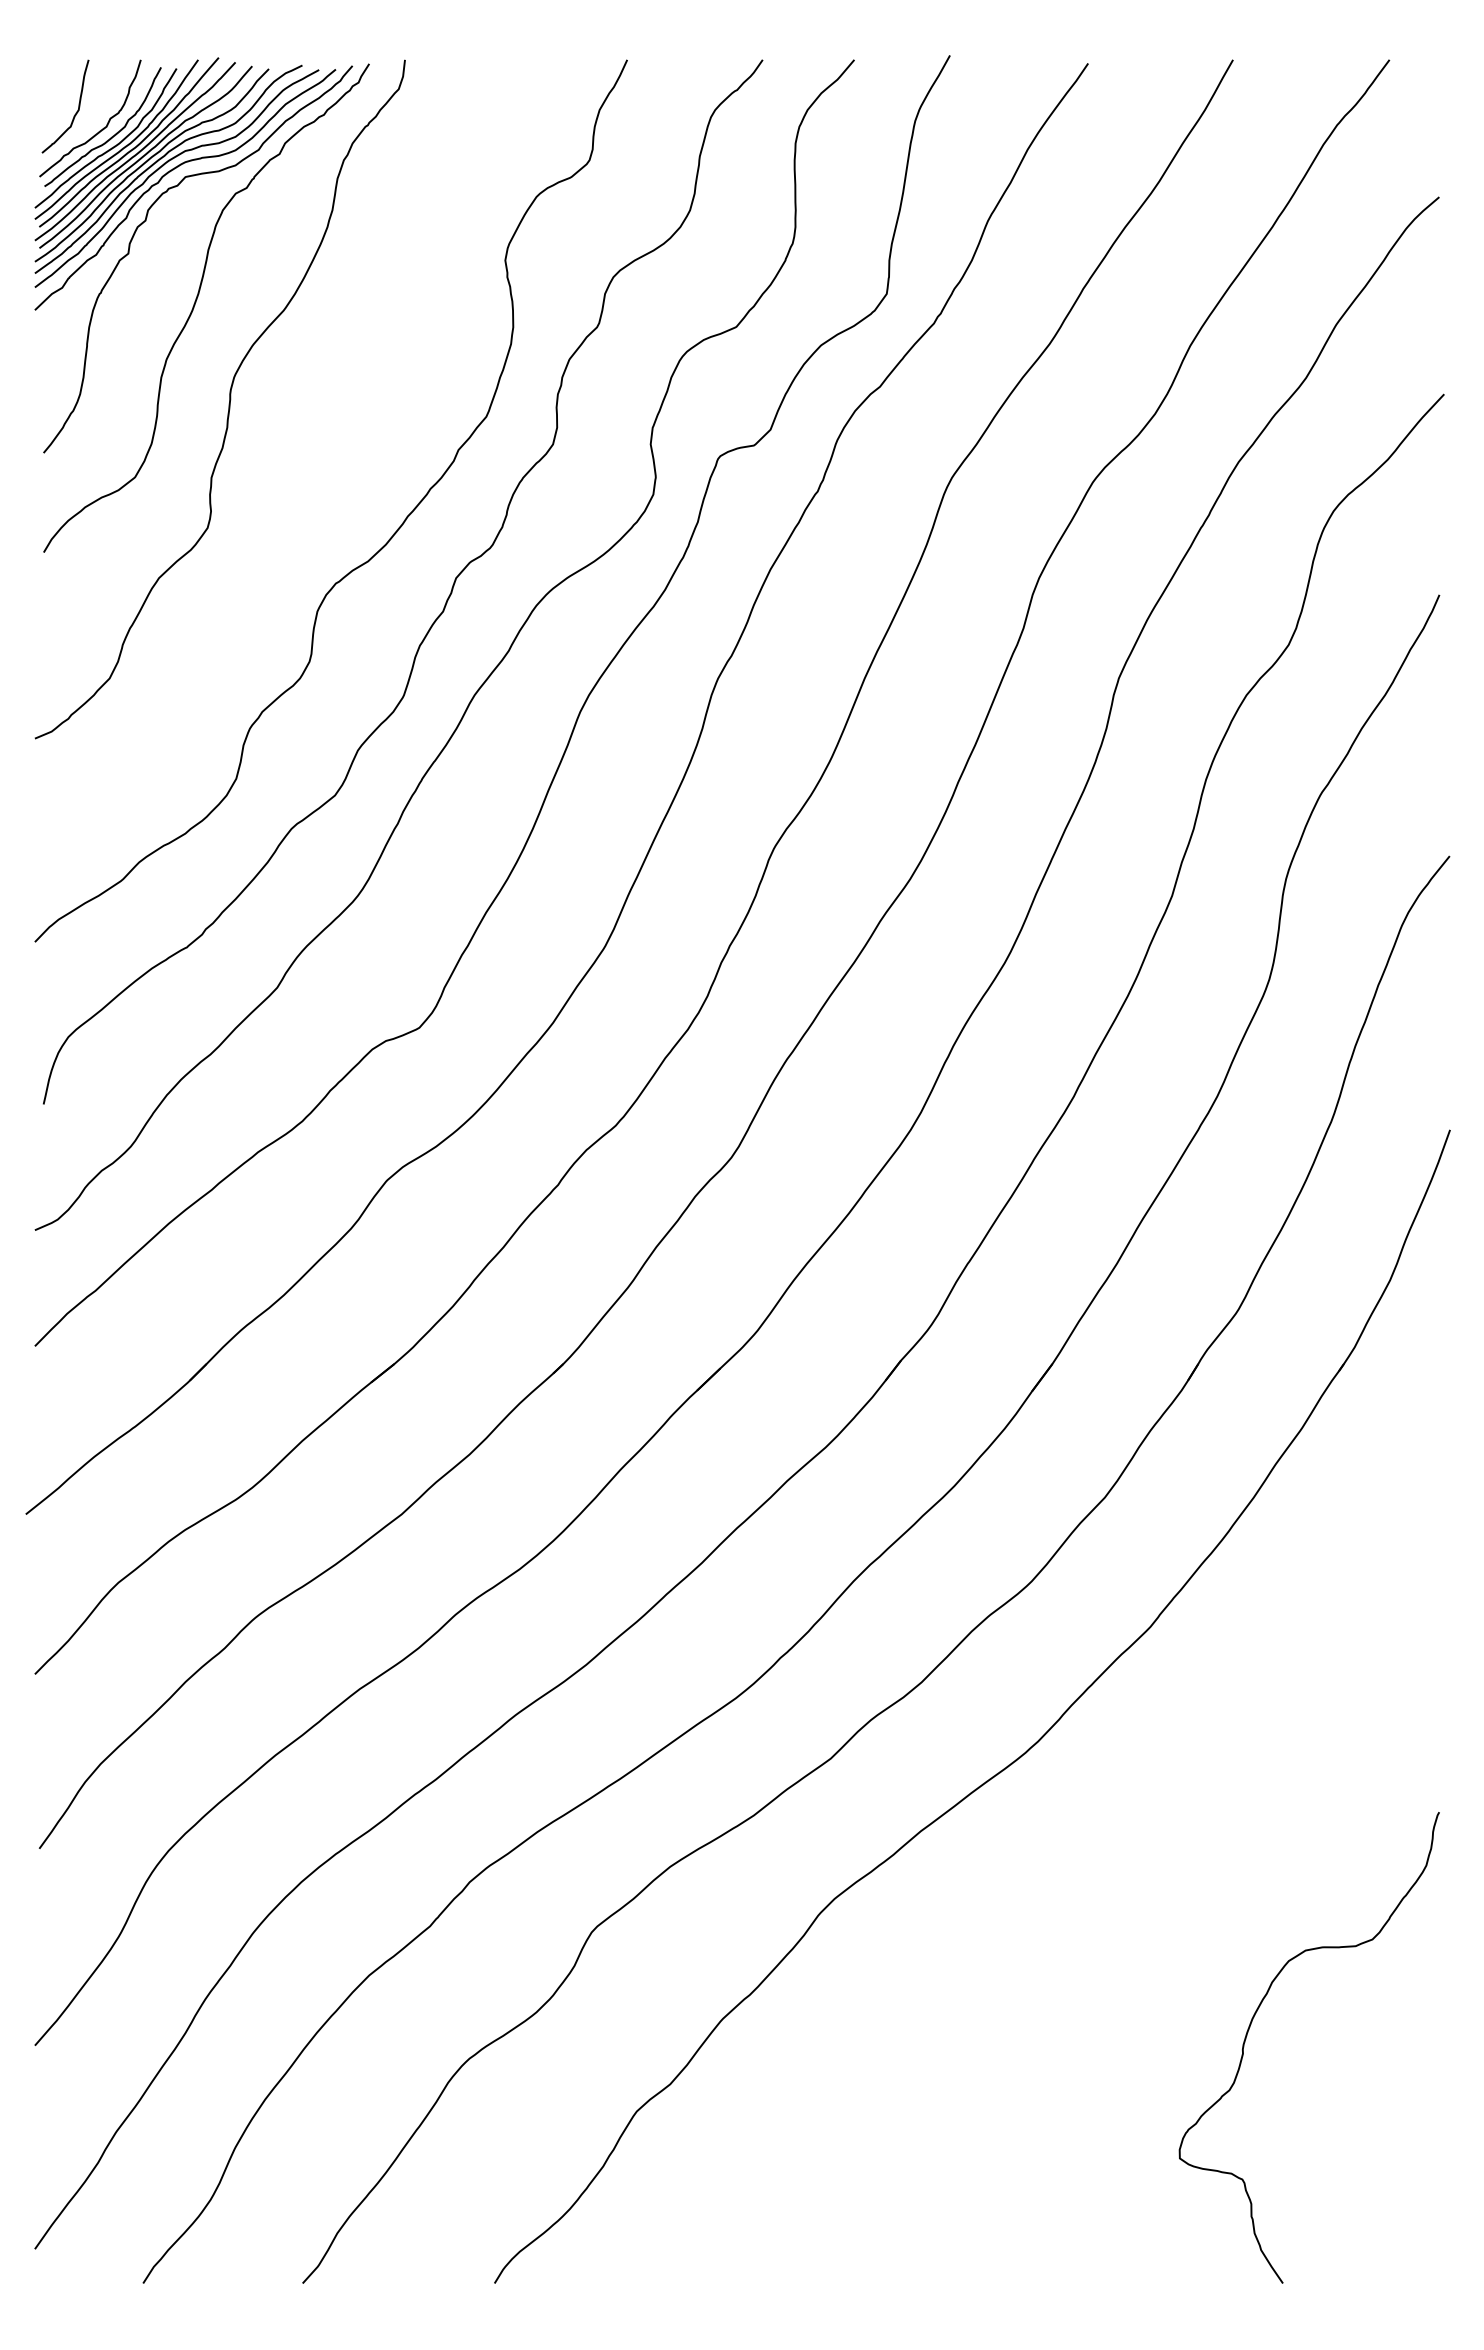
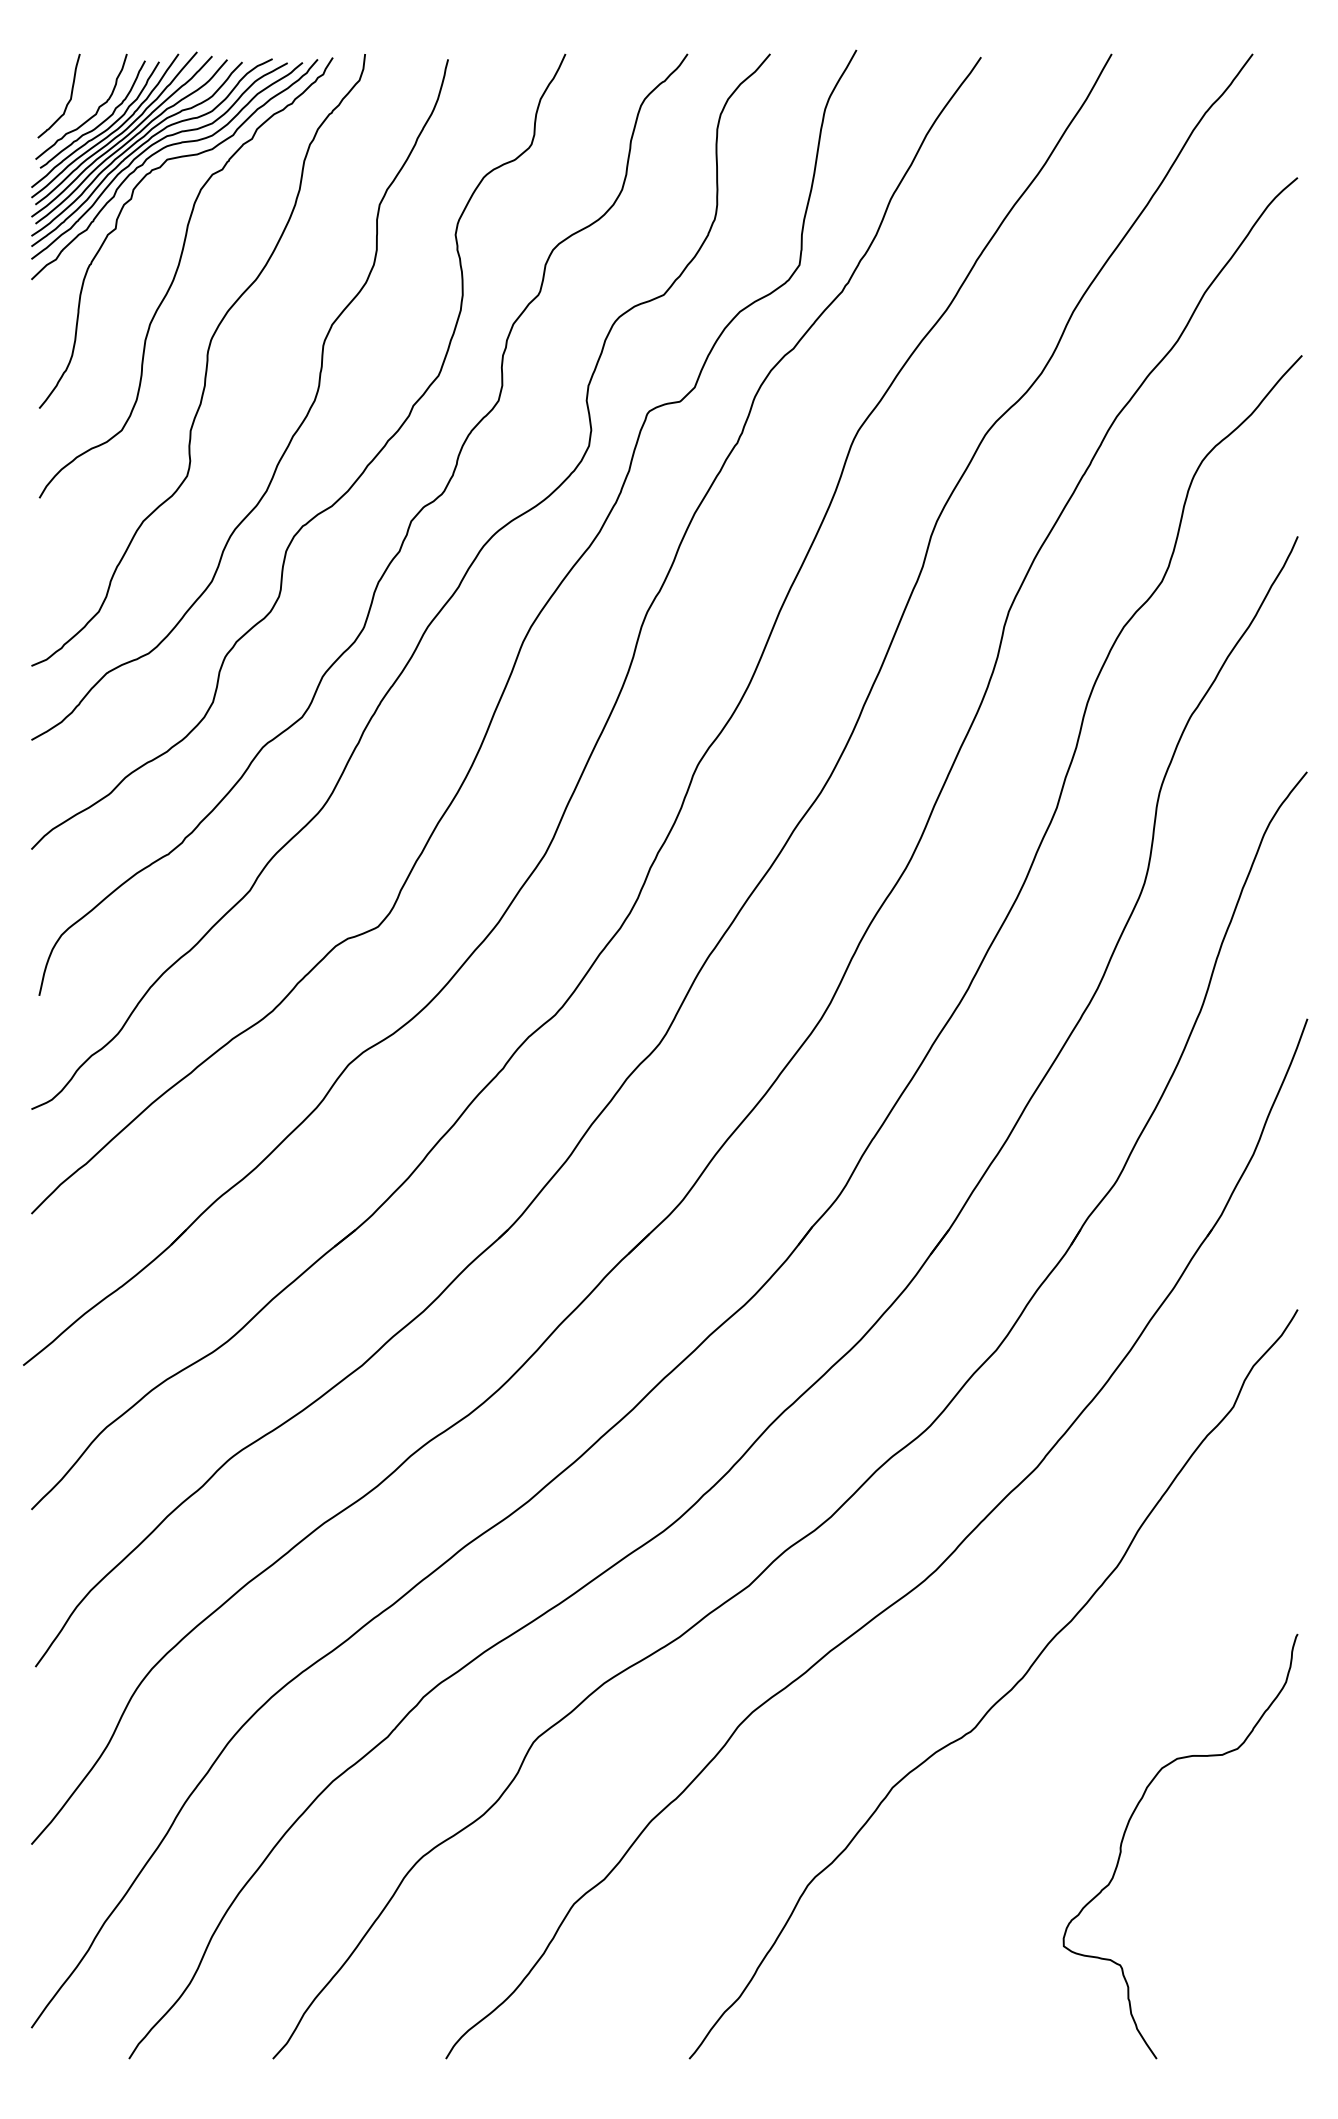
curve: (324, 482) -> (292, 435), added
curve: (1113, 1879) -> (1003, 1694), added

